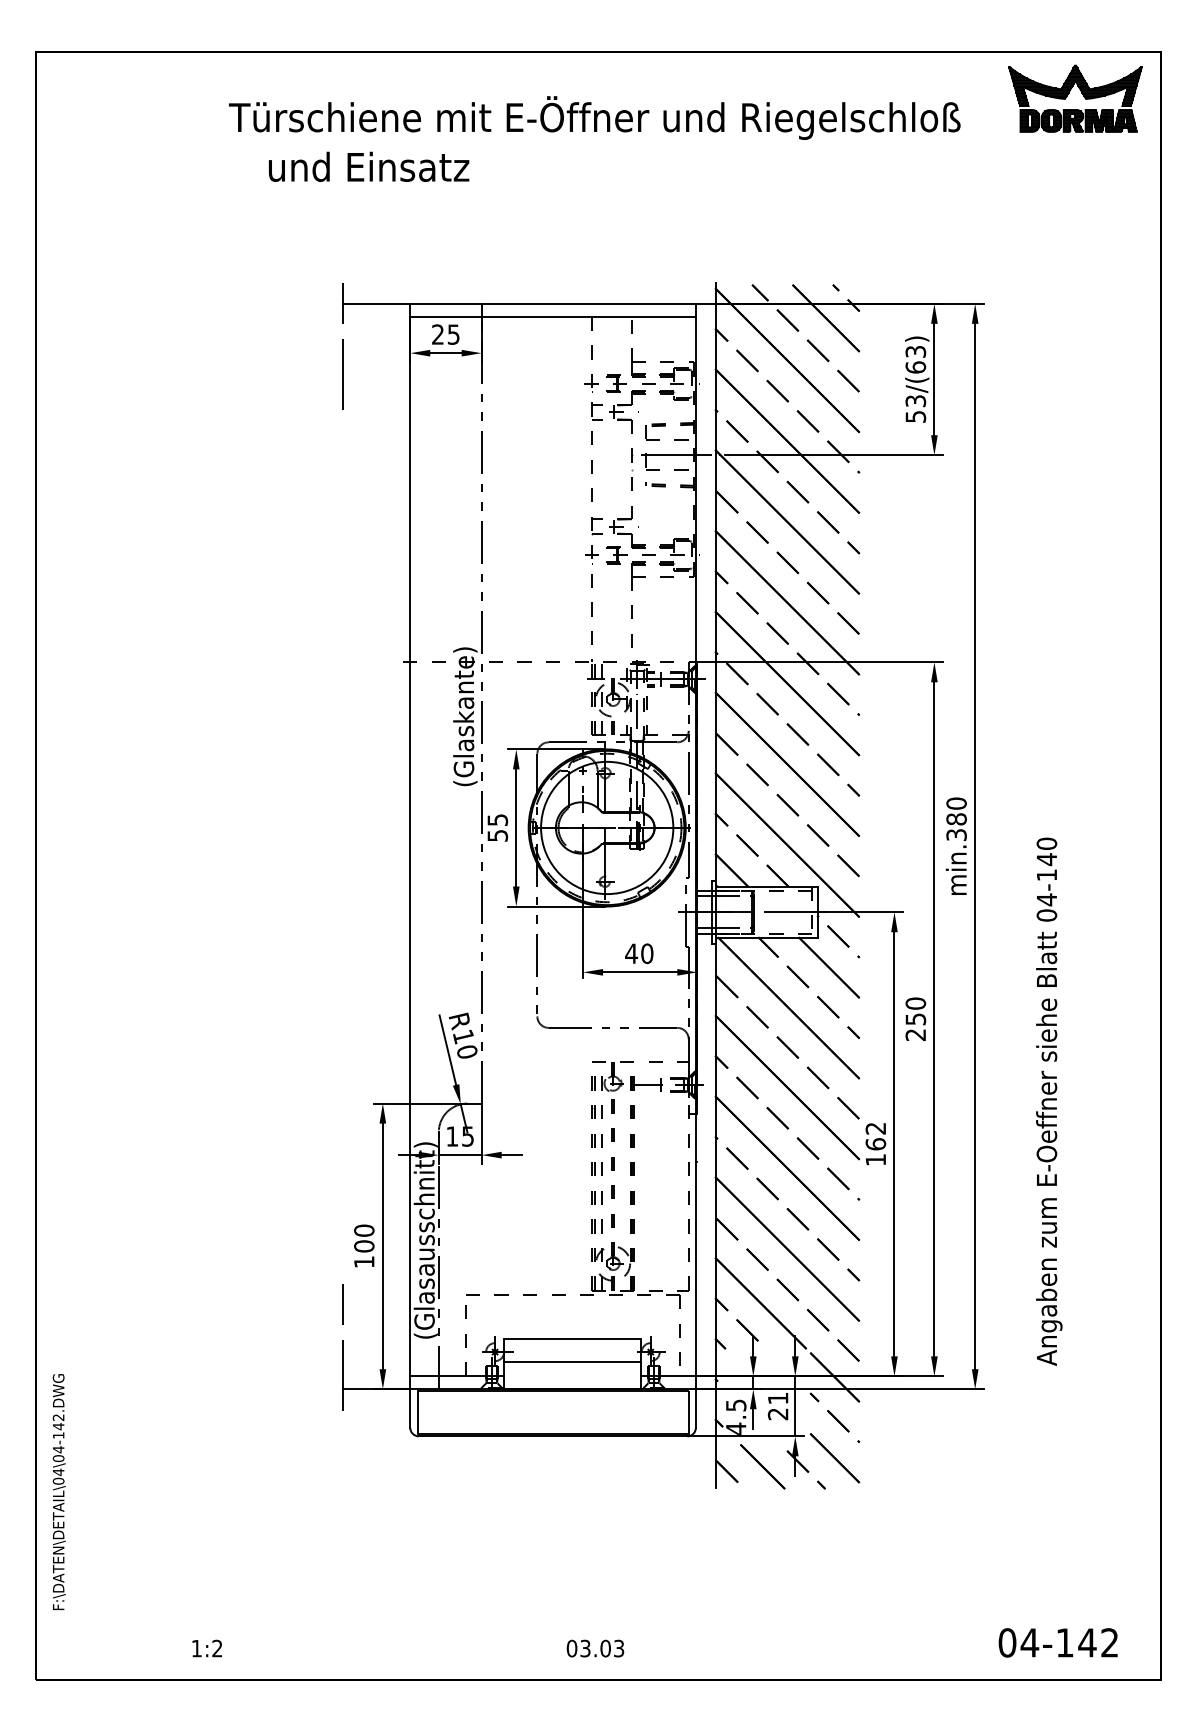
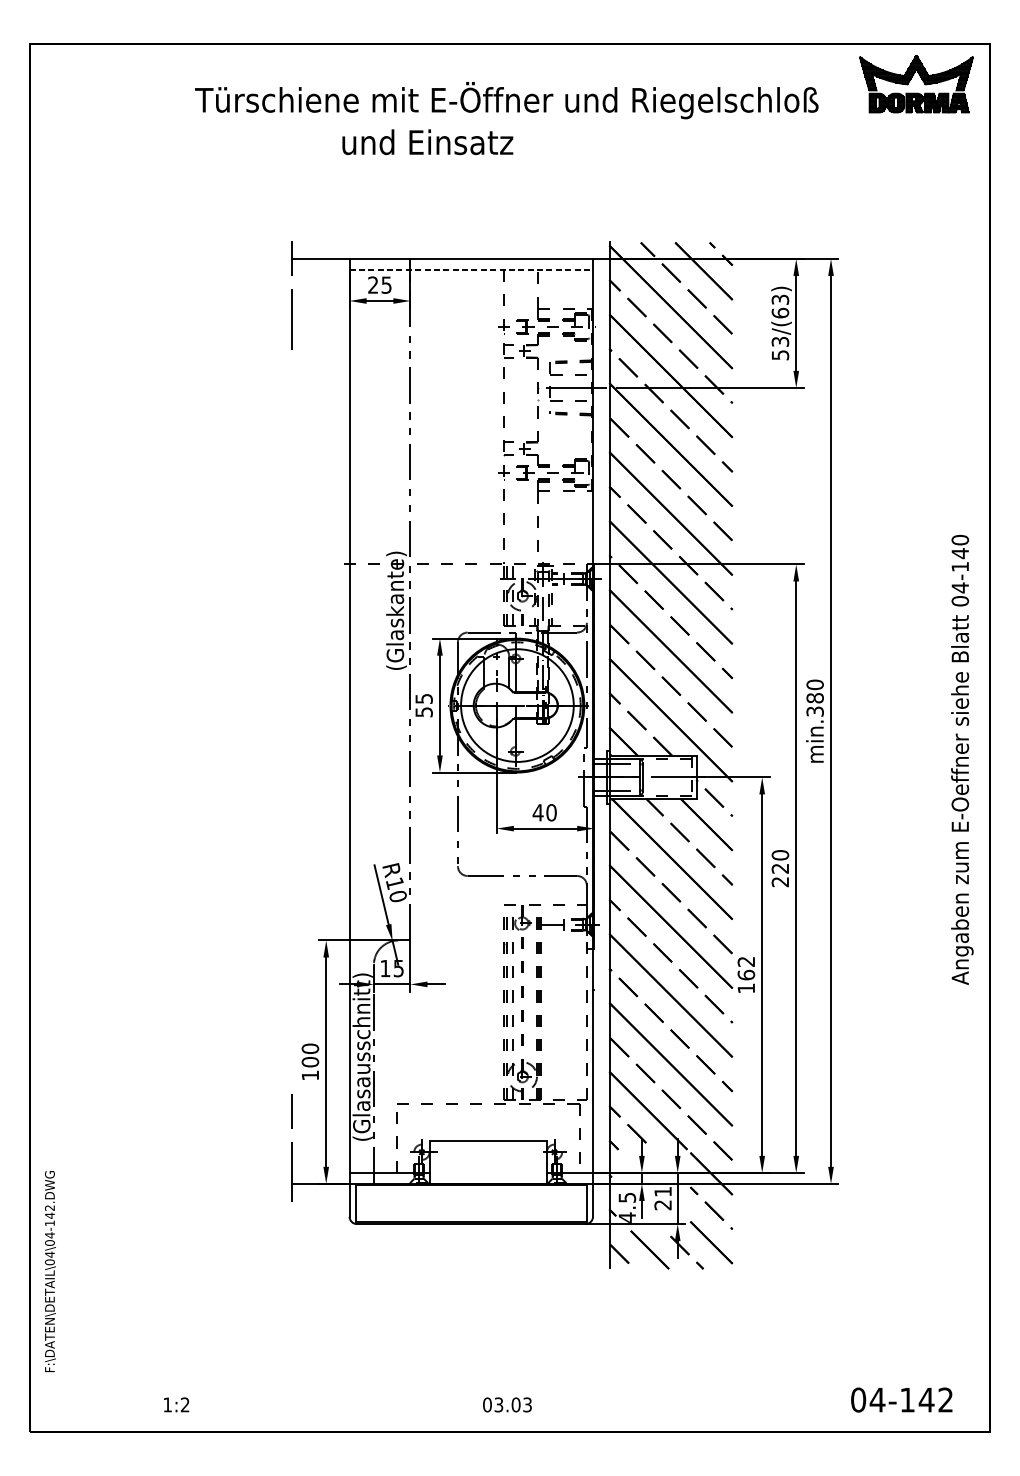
text: (369, 166) -> (428, 141), moved
line: (553, 316) -> (471, 269), solid -> dashed
text: (915, 1019) -> (780, 868), 250 -> 220
text: (1049, 1101) -> (962, 759), moved
line: (572, 1362) -> (487, 1161), removed

